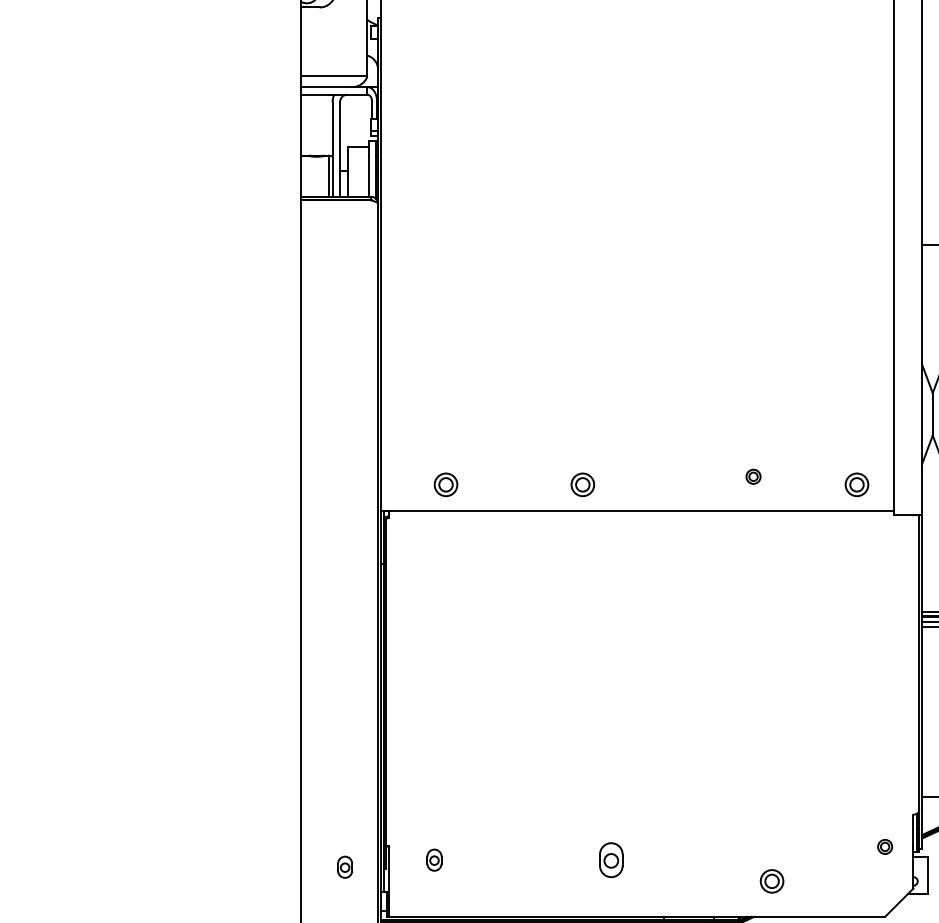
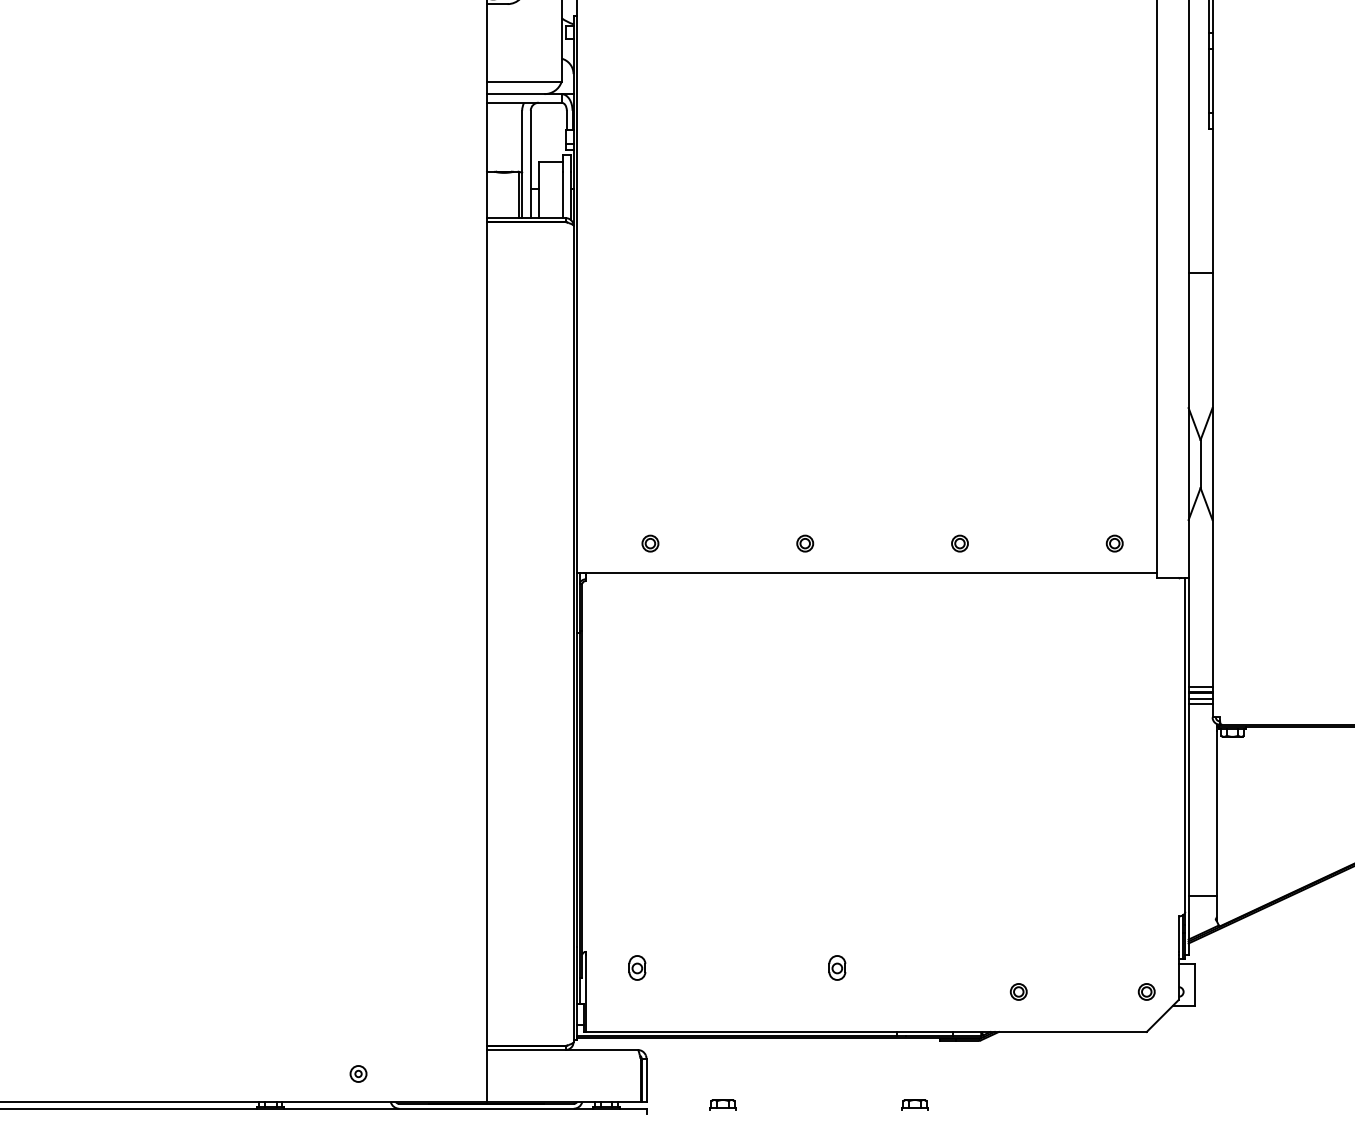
part: (753, 476) -> (959, 543), moved
part: (446, 484) -> (650, 543), size x0.62
part: (583, 484) -> (805, 543), size x0.62
part: (856, 484) -> (1114, 543), size x0.62
part: (884, 846) -> (1146, 991), moved
part: (611, 859) -> (837, 967), size x0.62
part: (345, 866) -> (536, 975), removed
part: (771, 881) -> (1018, 991), size x0.62

